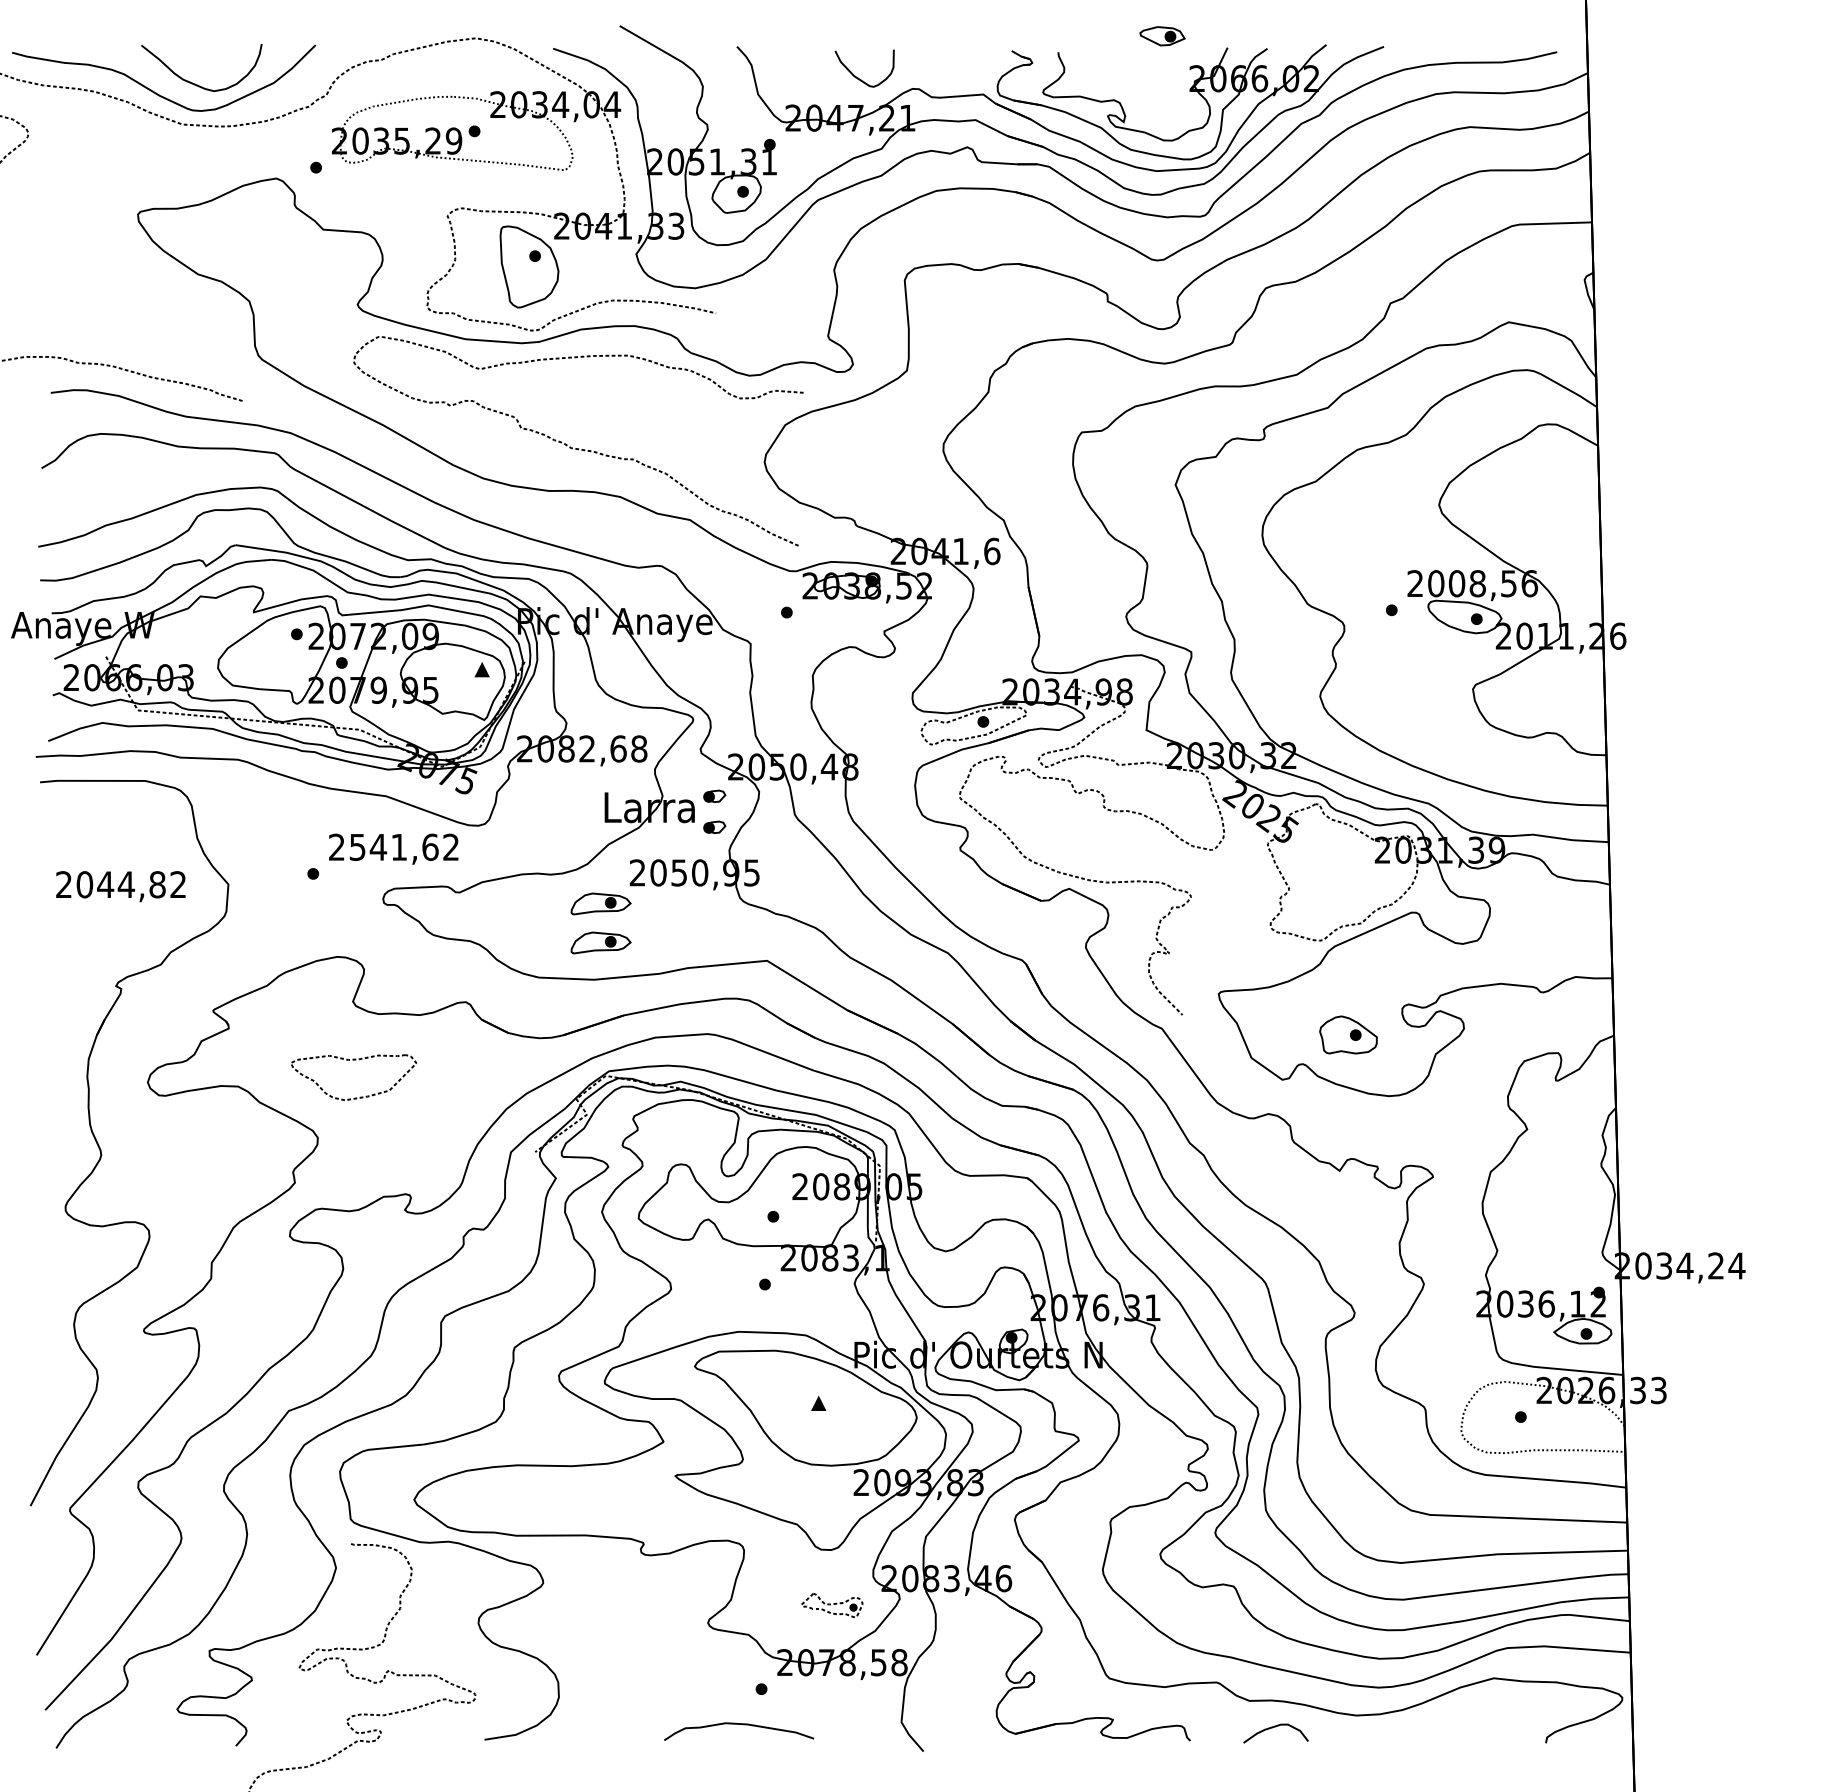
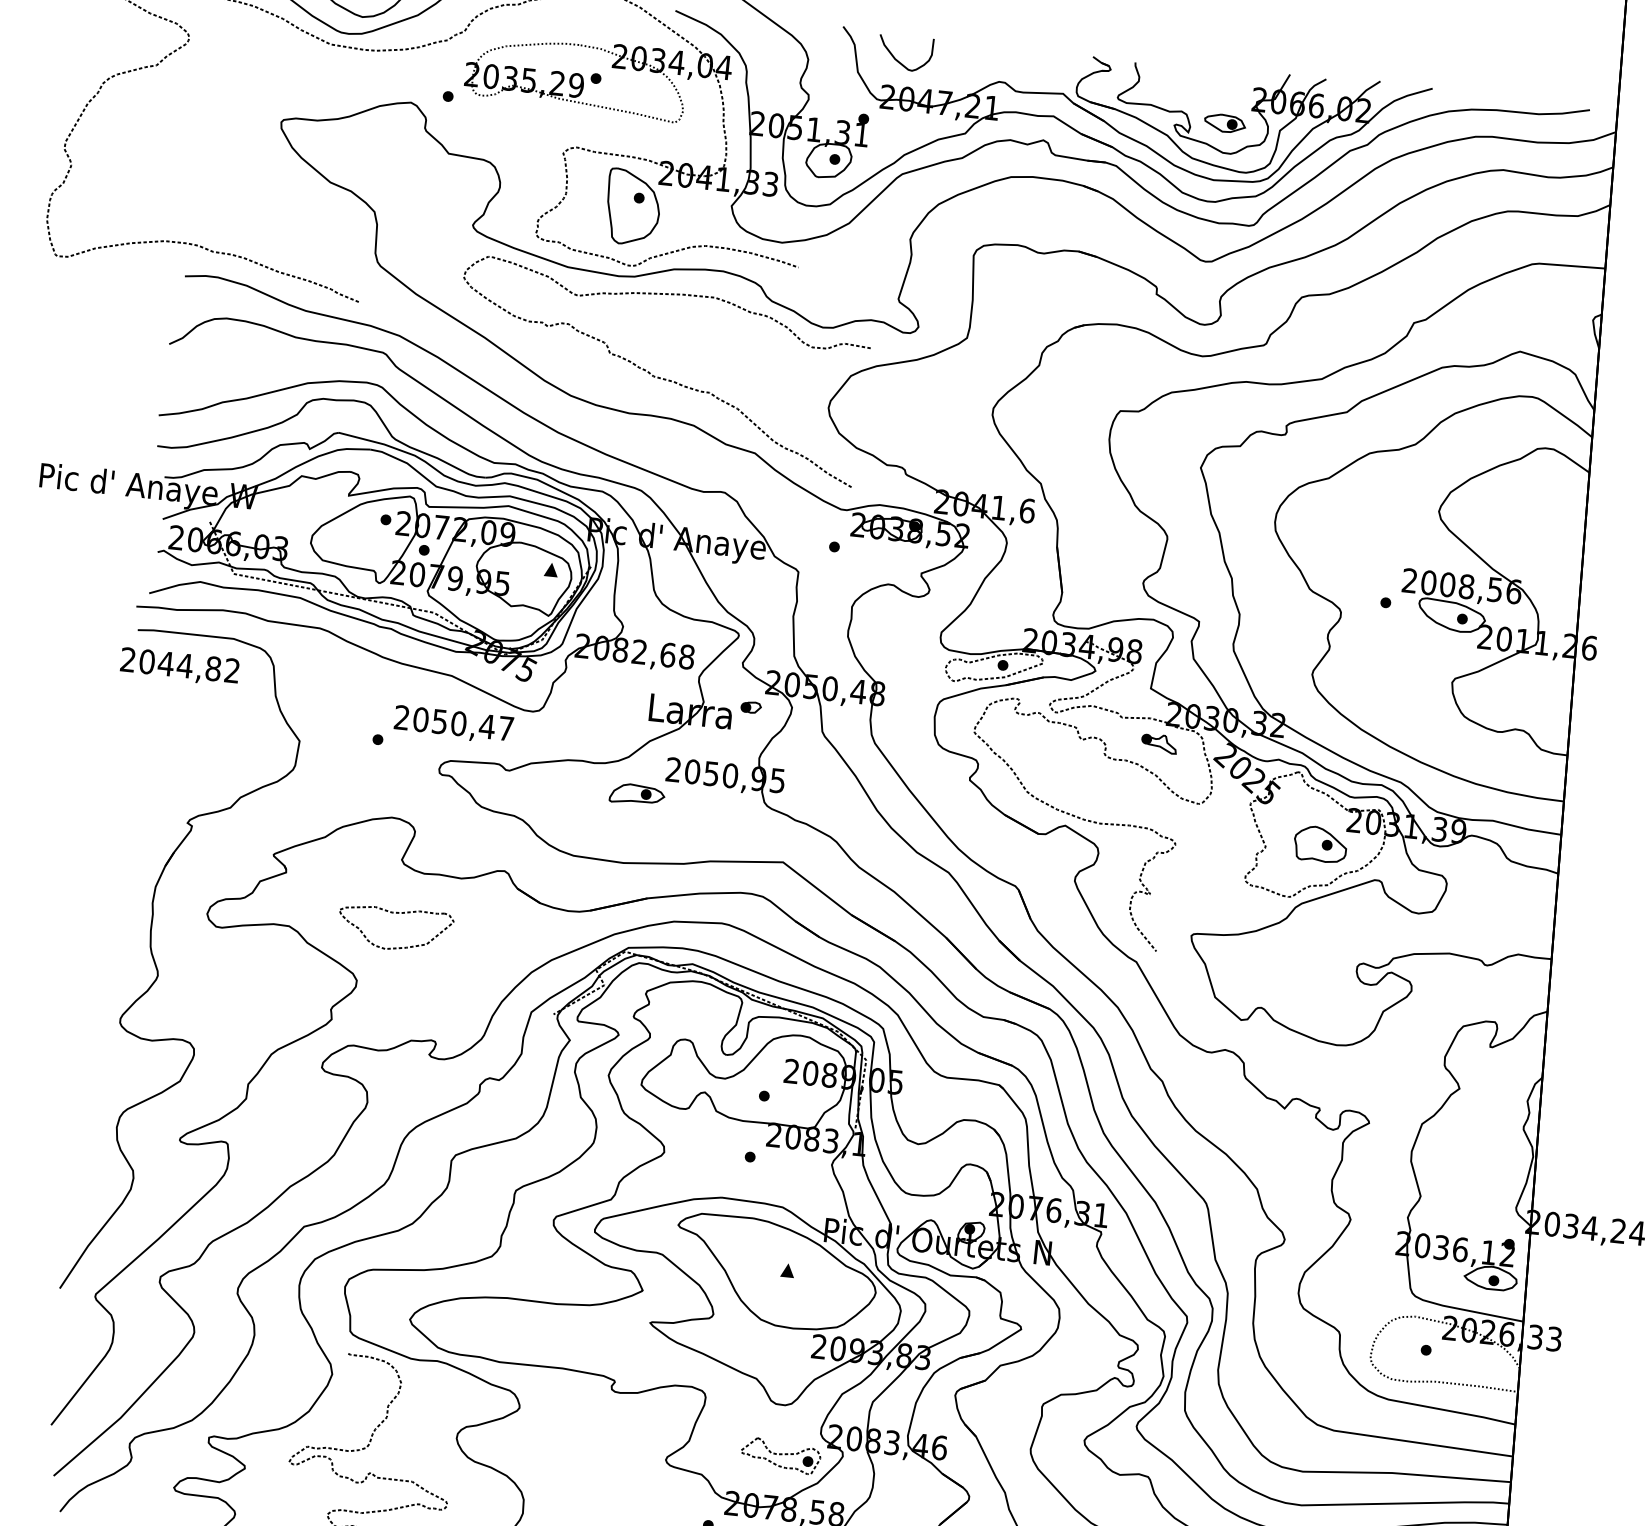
part: (1162, 36) -> (1224, 123), moved
curve: (858, 77) -> (899, 60), moved
part: (1161, 789) -> (1158, 744), added
part: (714, 826) -> (748, 734), removed
text: (403, 846) -> (462, 723), 2541,62 -> 2050,47
text: (120, 886) -> (179, 666), moved
part: (600, 942) -> (633, 829), removed
part: (1348, 1034) -> (1320, 843), moved
part: (832, 1605) -> (780, 1455), size x1.43

